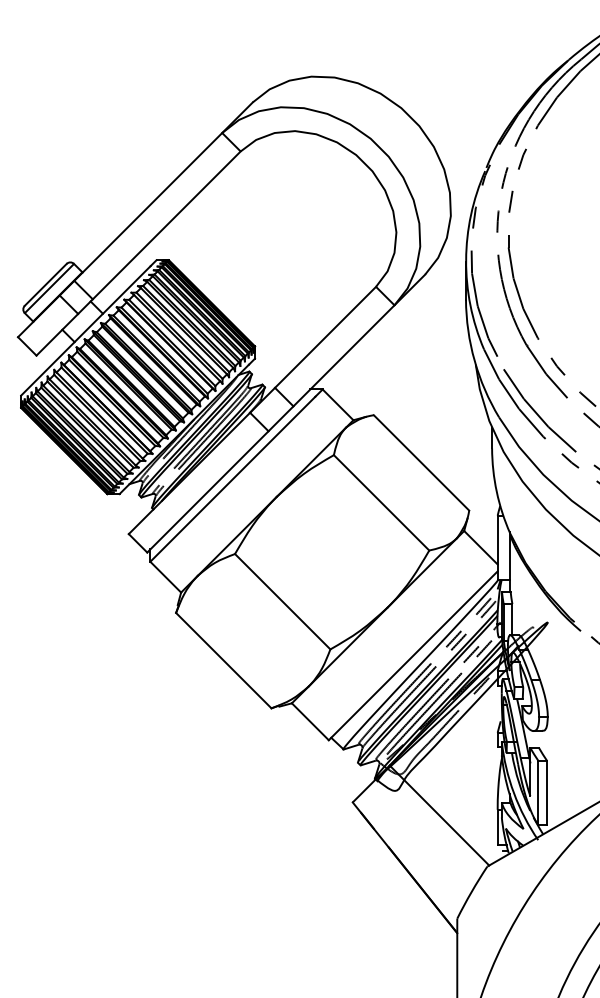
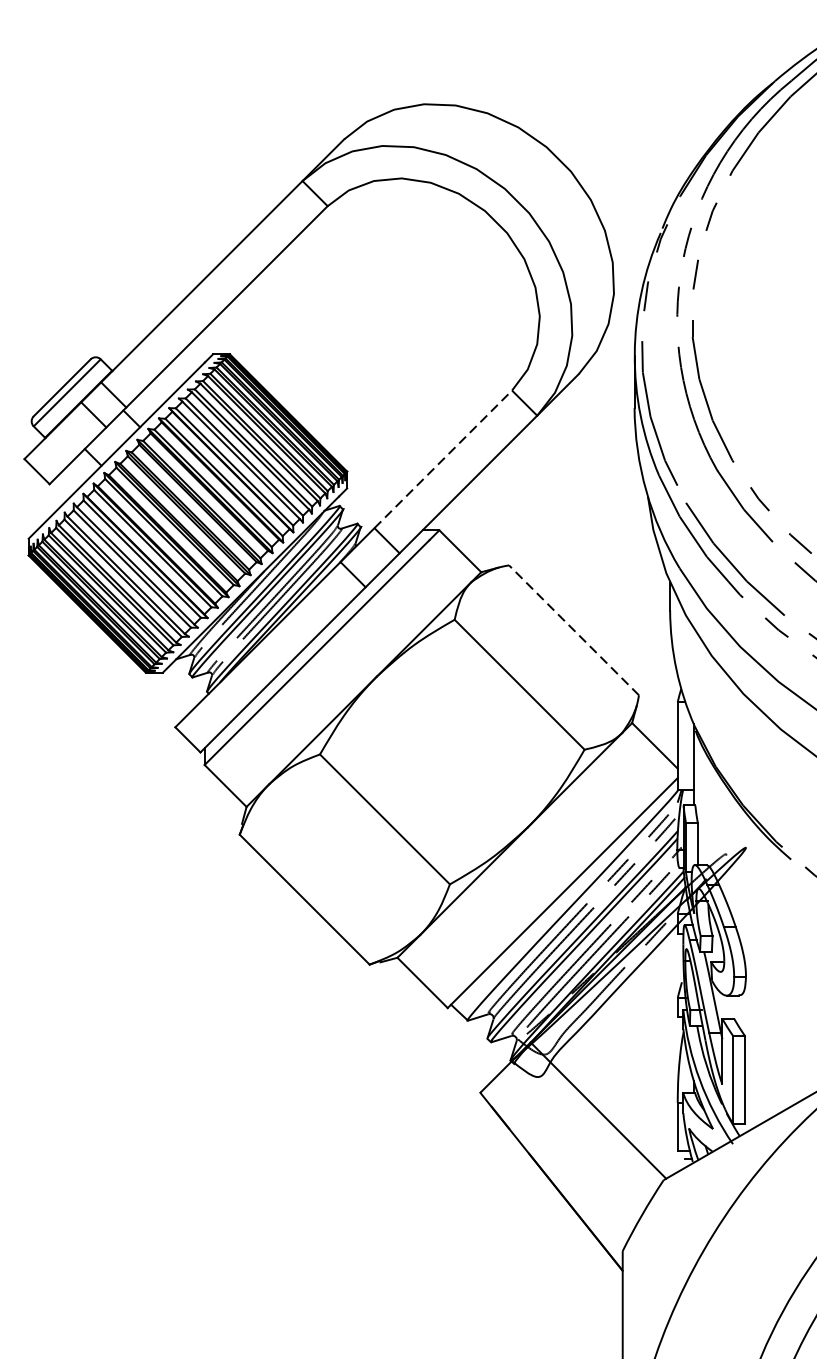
line: (325, 337) -> (443, 459), solid -> dashed
line: (421, 462) -> (573, 629), solid -> dashed

